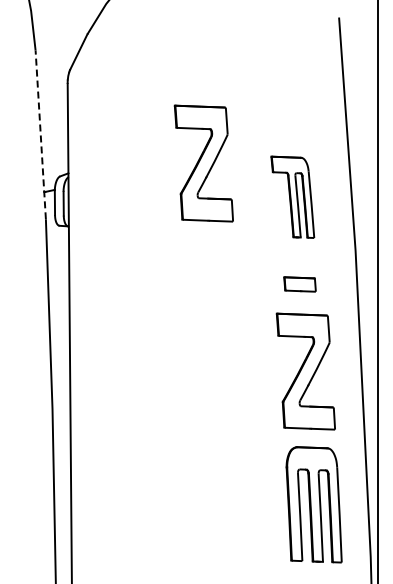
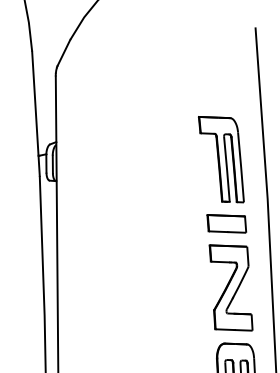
line: (40, 134) -> (35, 113), dashed -> solid
part: (203, 163) -> (155, 134), removed
part: (292, 197) -> (221, 159), size x1.43
part: (299, 284) -> (226, 223), size x1.67

